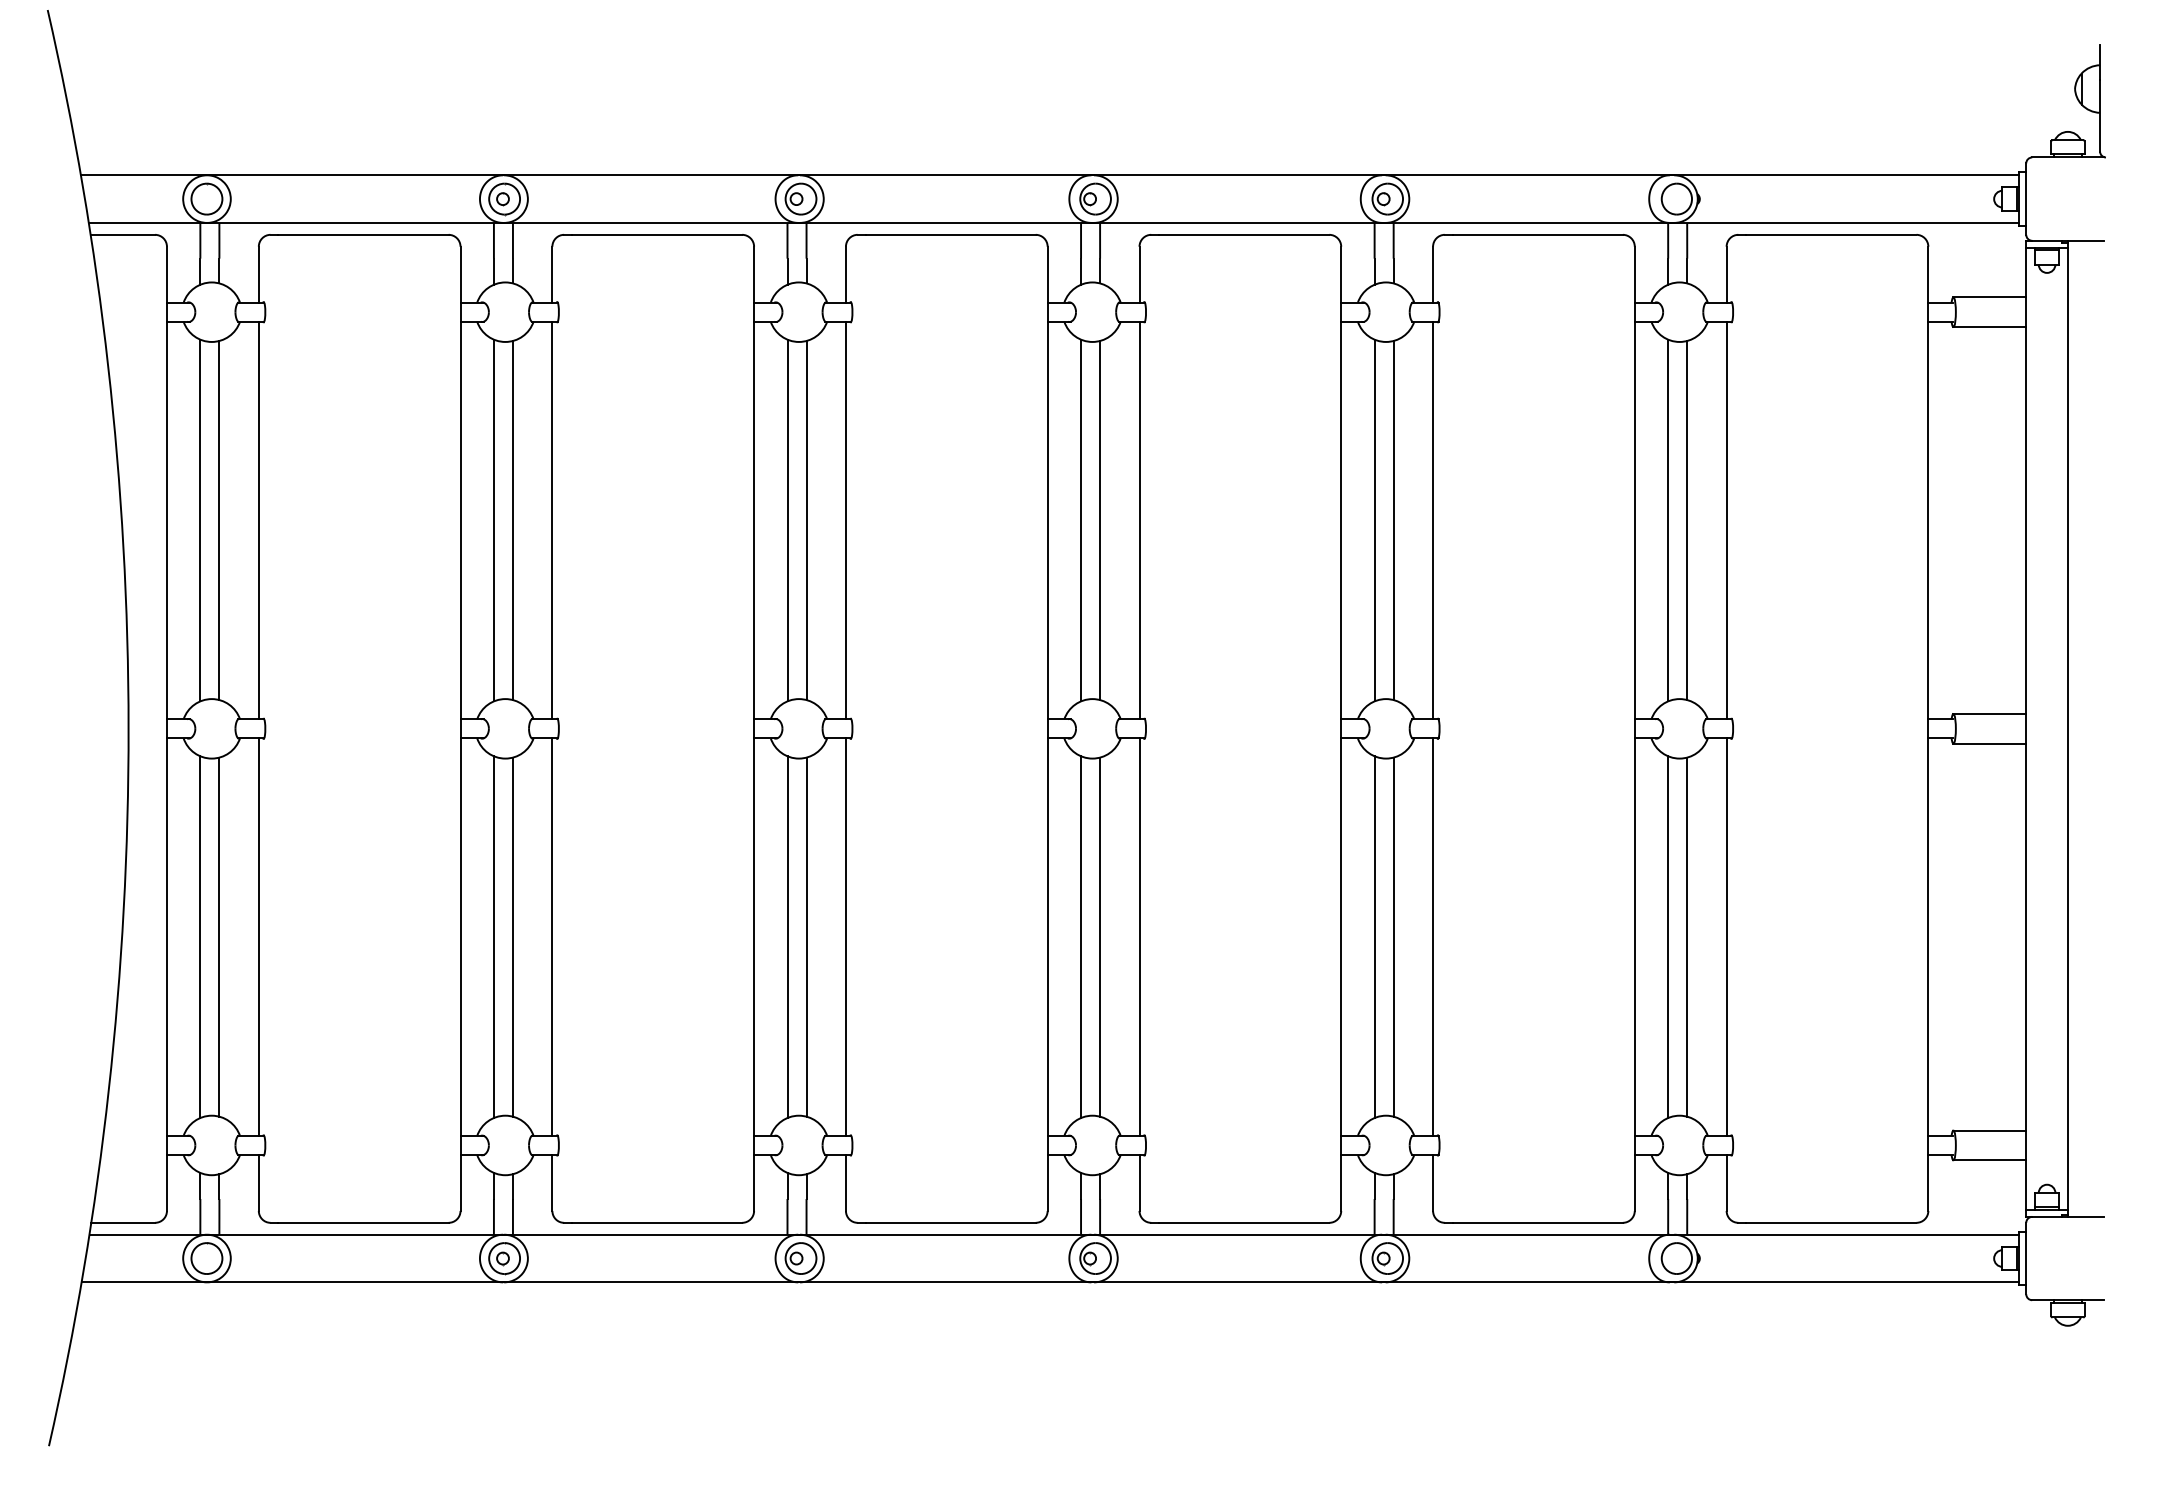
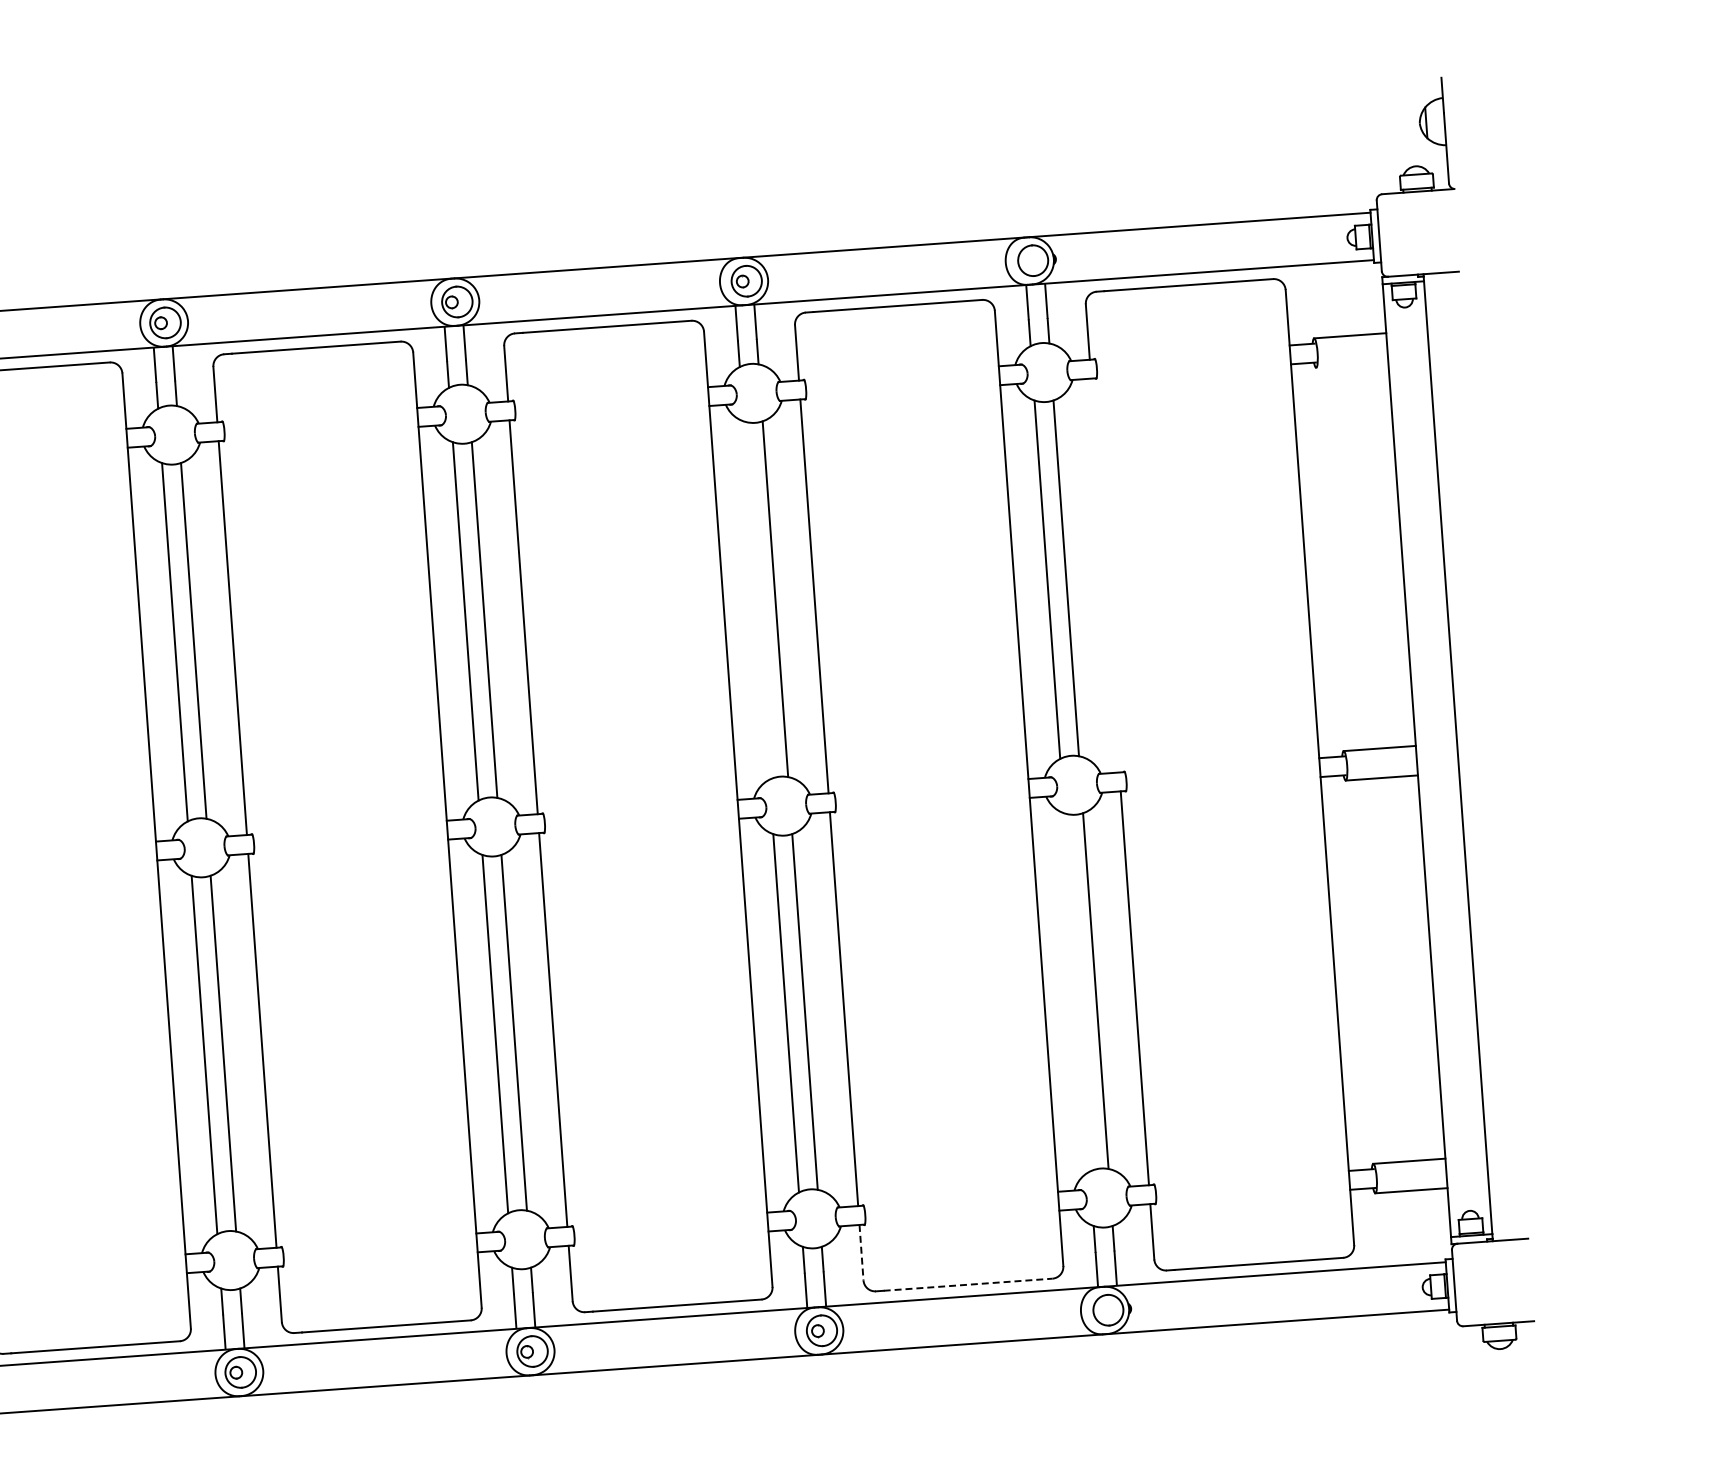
line: (1989, 327) -> (1352, 365), removed
line: (1374, 520) -> (756, 600), removed
line: (1726, 520) -> (1105, 575), removed
line: (1668, 937) -> (1077, 992), removed
line: (1433, 1182) -> (861, 1252), solid -> dashed
line: (1538, 1222) -> (968, 1284), solid -> dashed

